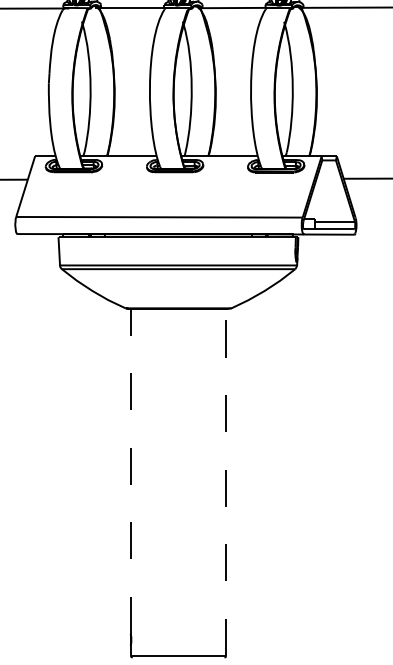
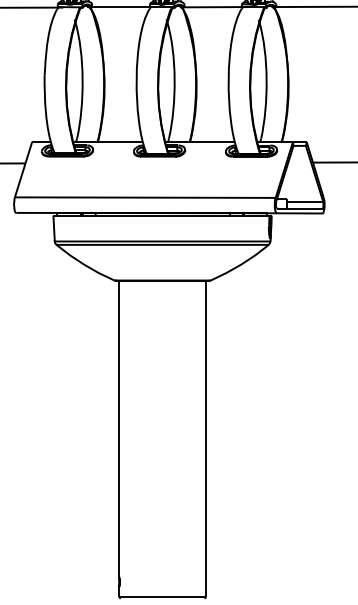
line: (130, 471) -> (118, 429), dashed -> solid
line: (226, 482) -> (206, 439), dashed -> solid

